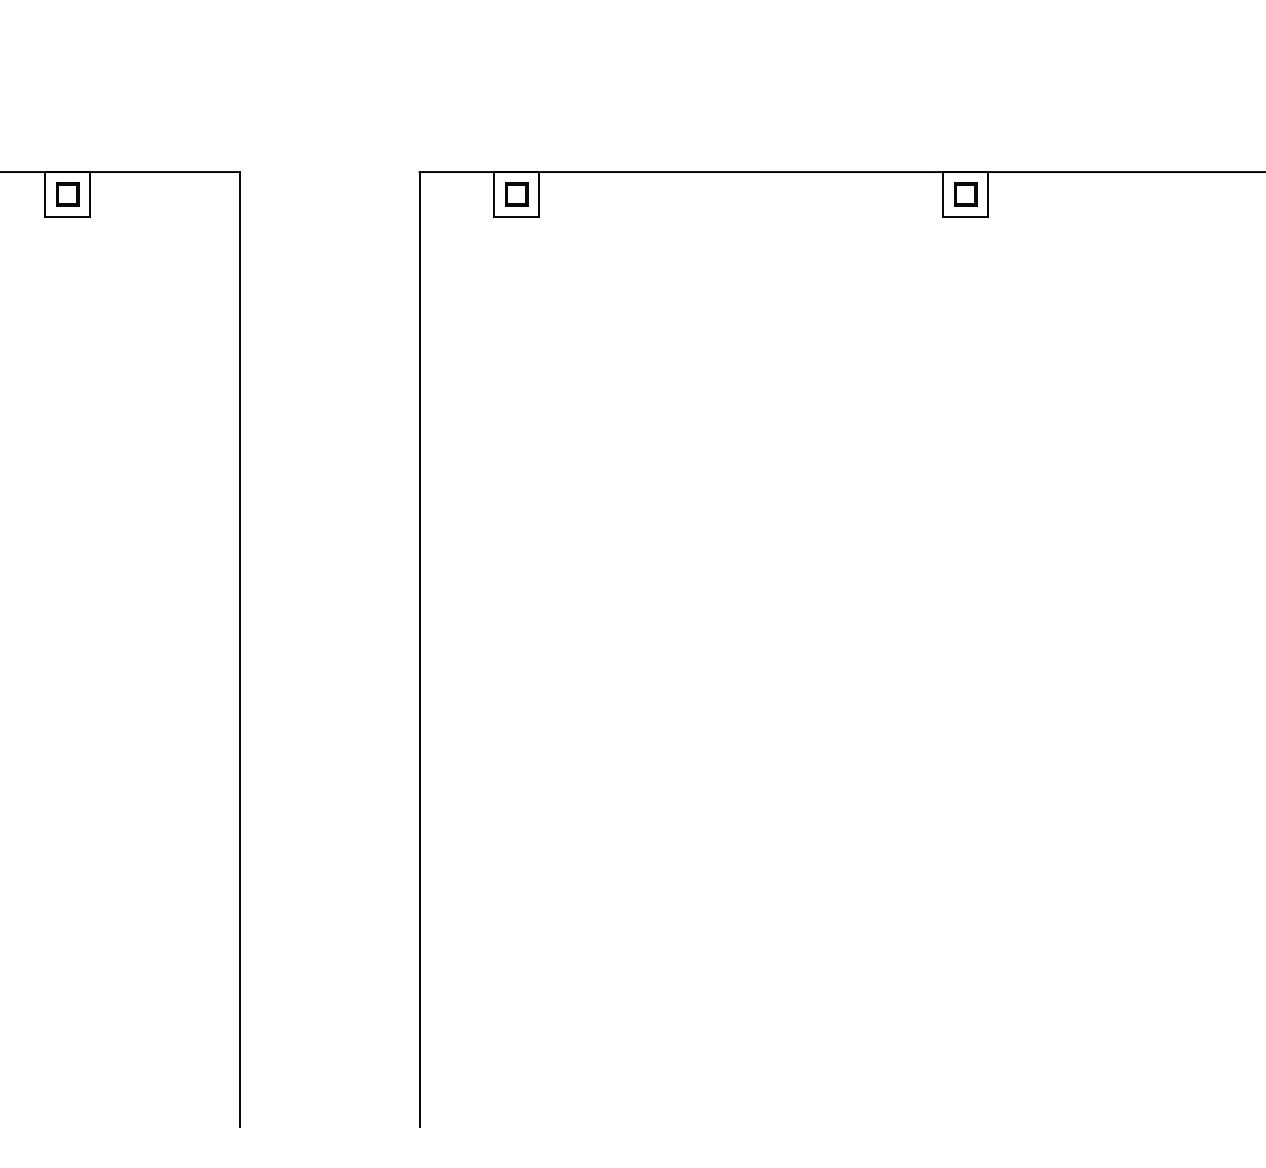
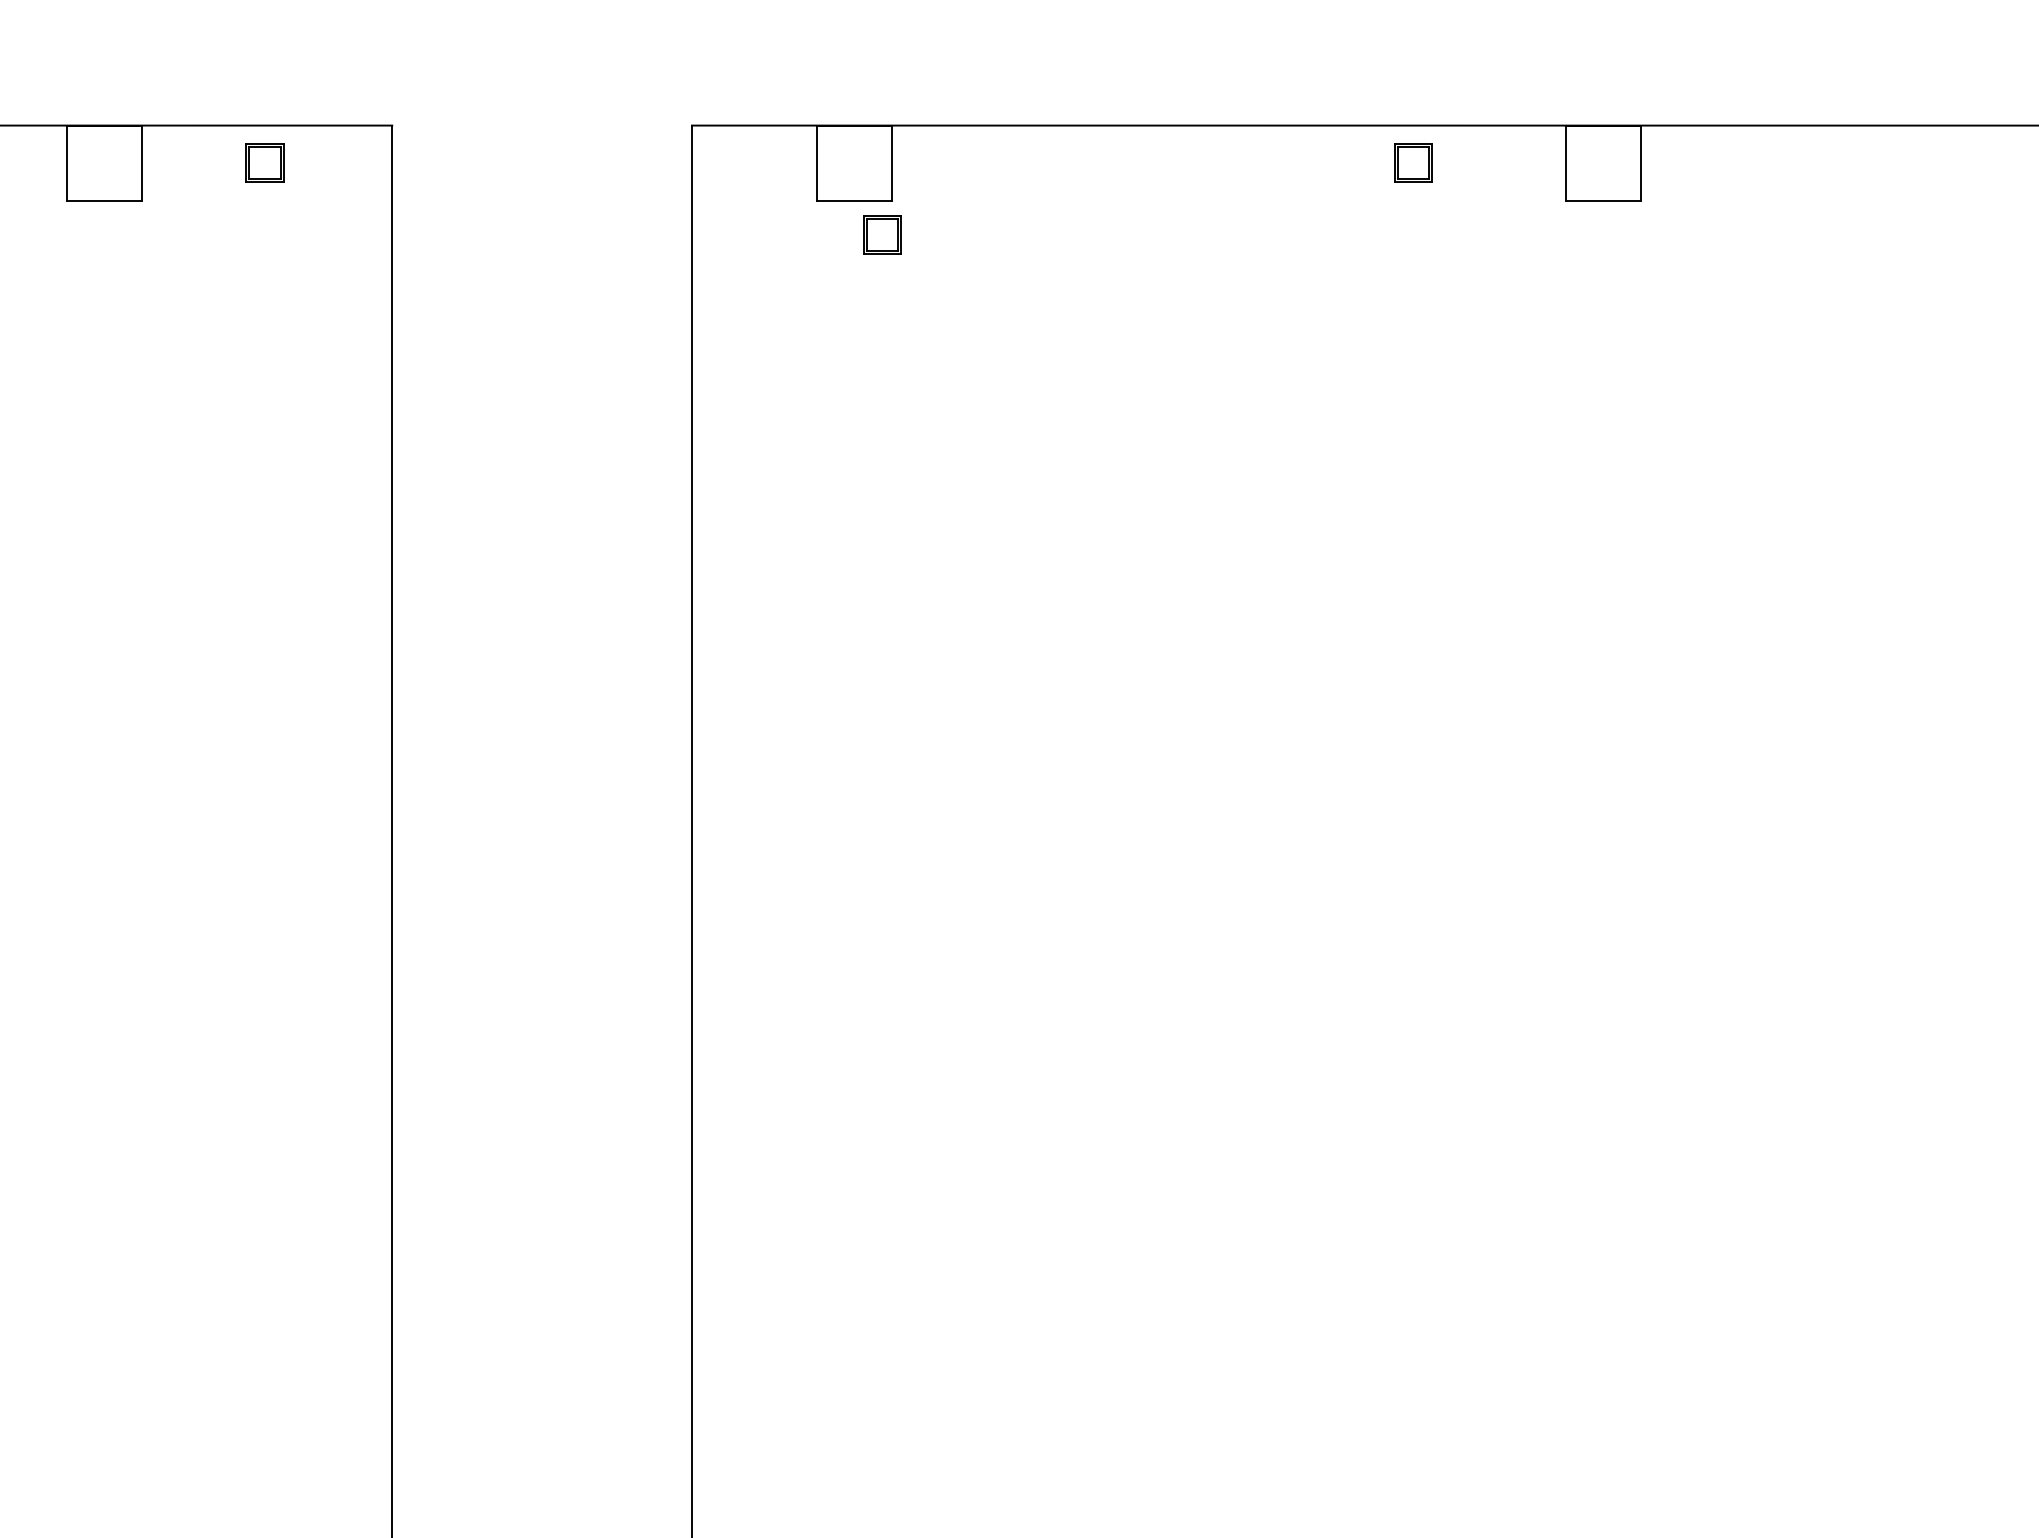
part: (67, 194) -> (264, 162), moved
part: (516, 194) -> (882, 234), moved
part: (965, 194) -> (1412, 162), moved

